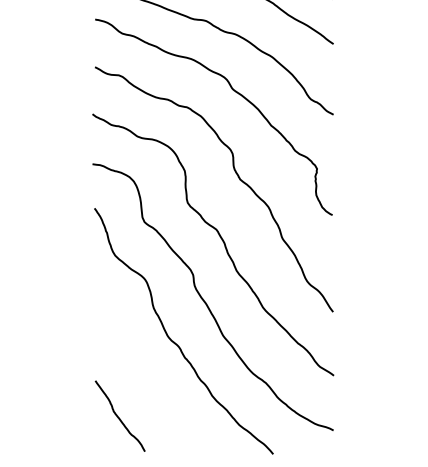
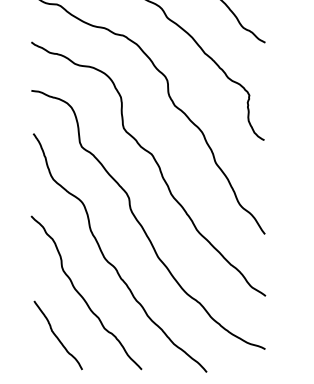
curve: (145, 375) -> (82, 295), added

